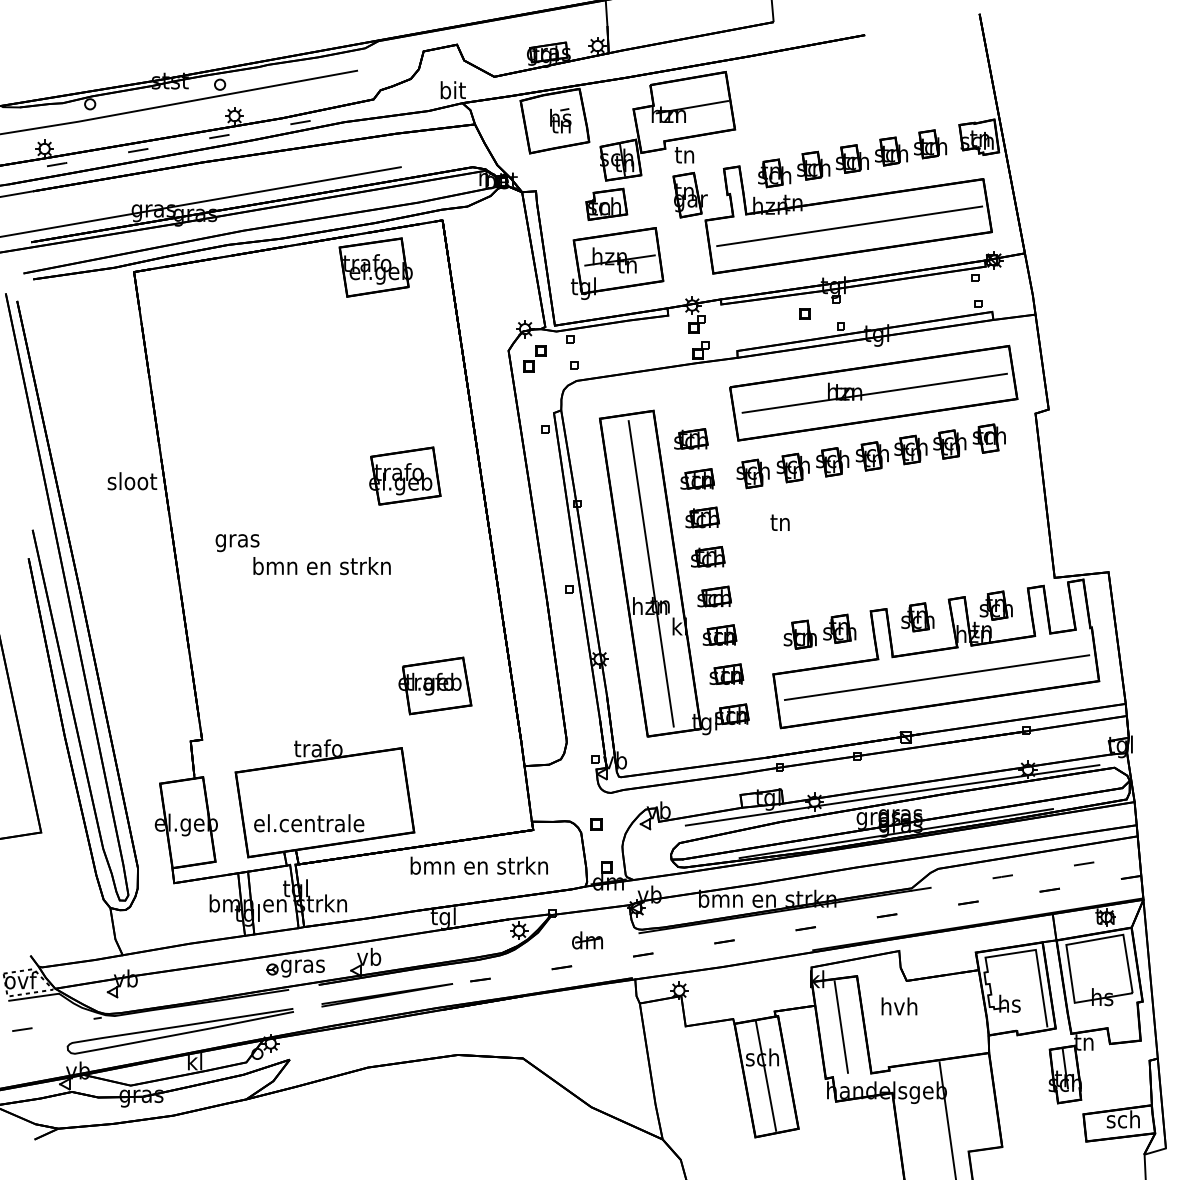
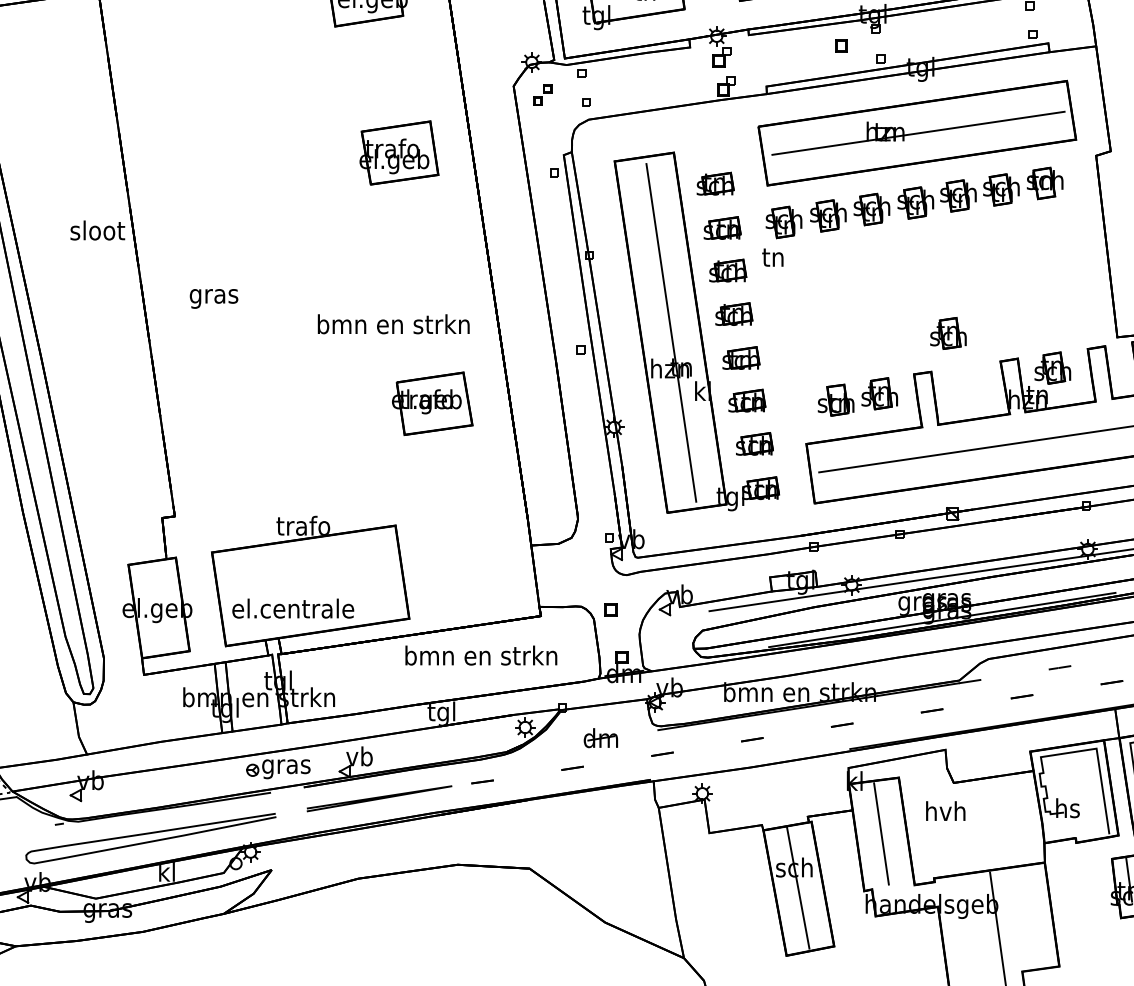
part: (534, 358) -> (542, 94), size x0.7
part: (405, 475) -> (399, 152), moved
text: (779, 522) -> (772, 257), moved
text: (321, 566) -> (393, 324), moved
part: (917, 617) -> (948, 333), moved
part: (435, 685) -> (432, 403), moved

